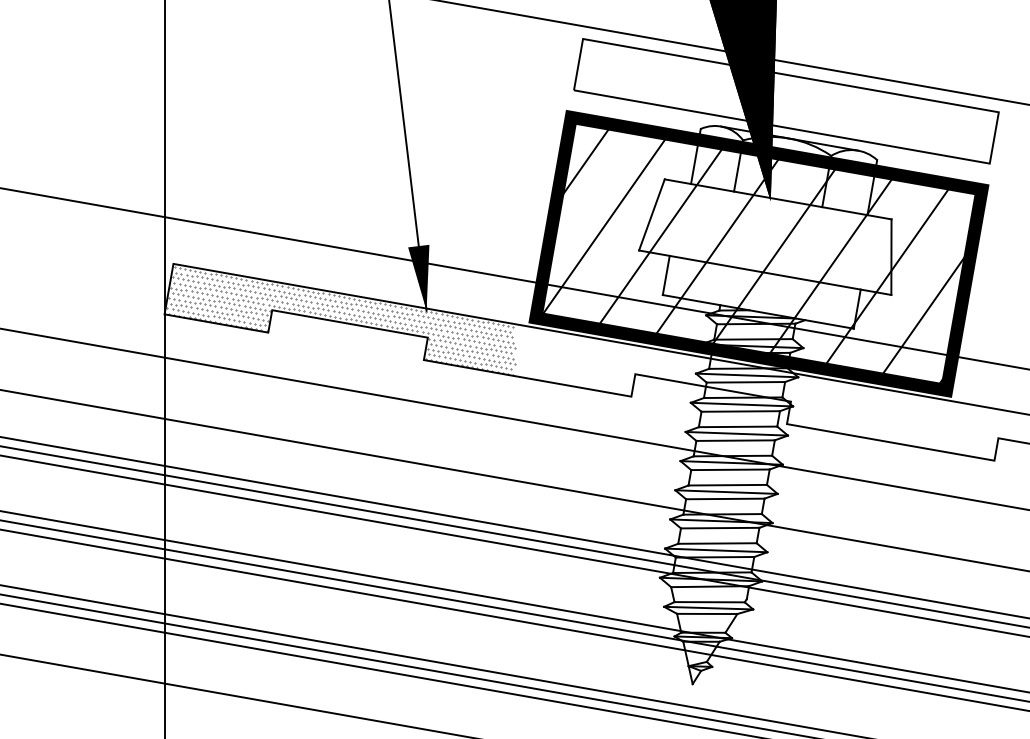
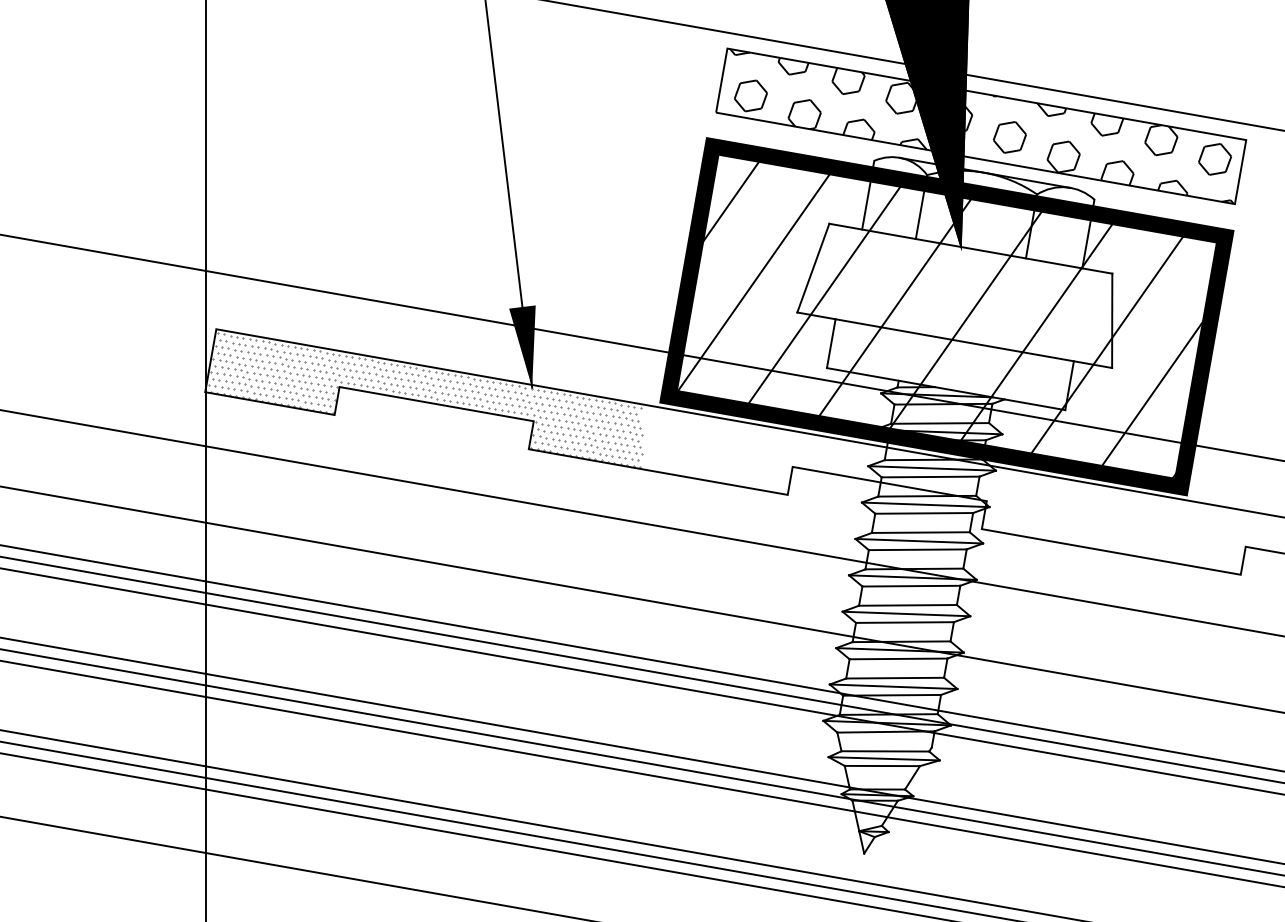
hatch: (682, 79) -> (851, 99), added
hatch: (892, 119) -> (1113, 149), added

